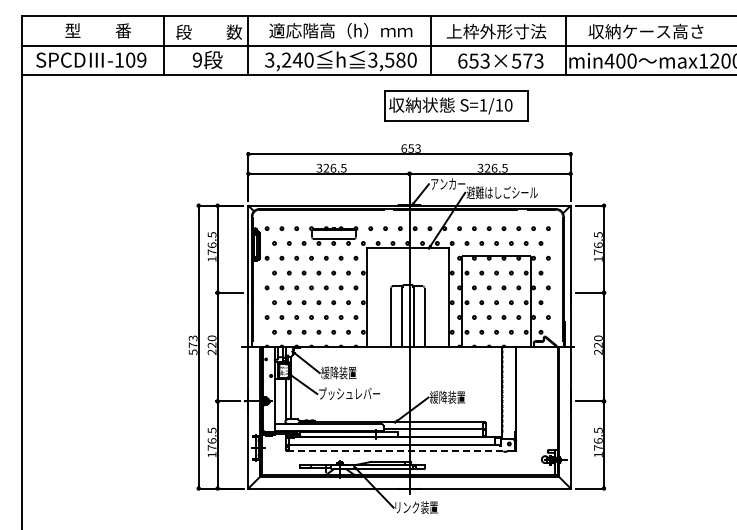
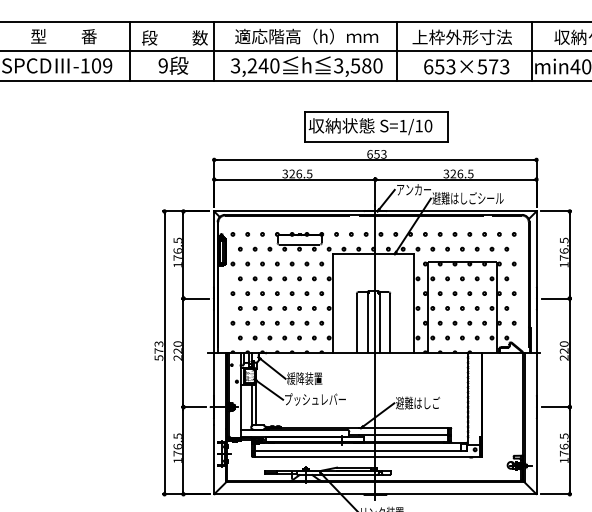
part: (456, 105) -> (376, 126), moved
text: (452, 397) -> (418, 403), 緩降装置 -> 避難はしご
line: (400, 451) -> (366, 457), dashed -> solid

